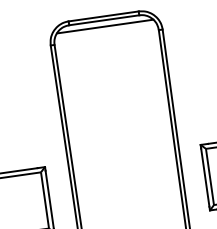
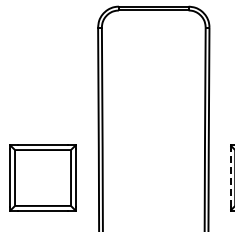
line: (104, 26) -> (153, 16), removed
line: (205, 178) -> (230, 178), solid -> dashed

